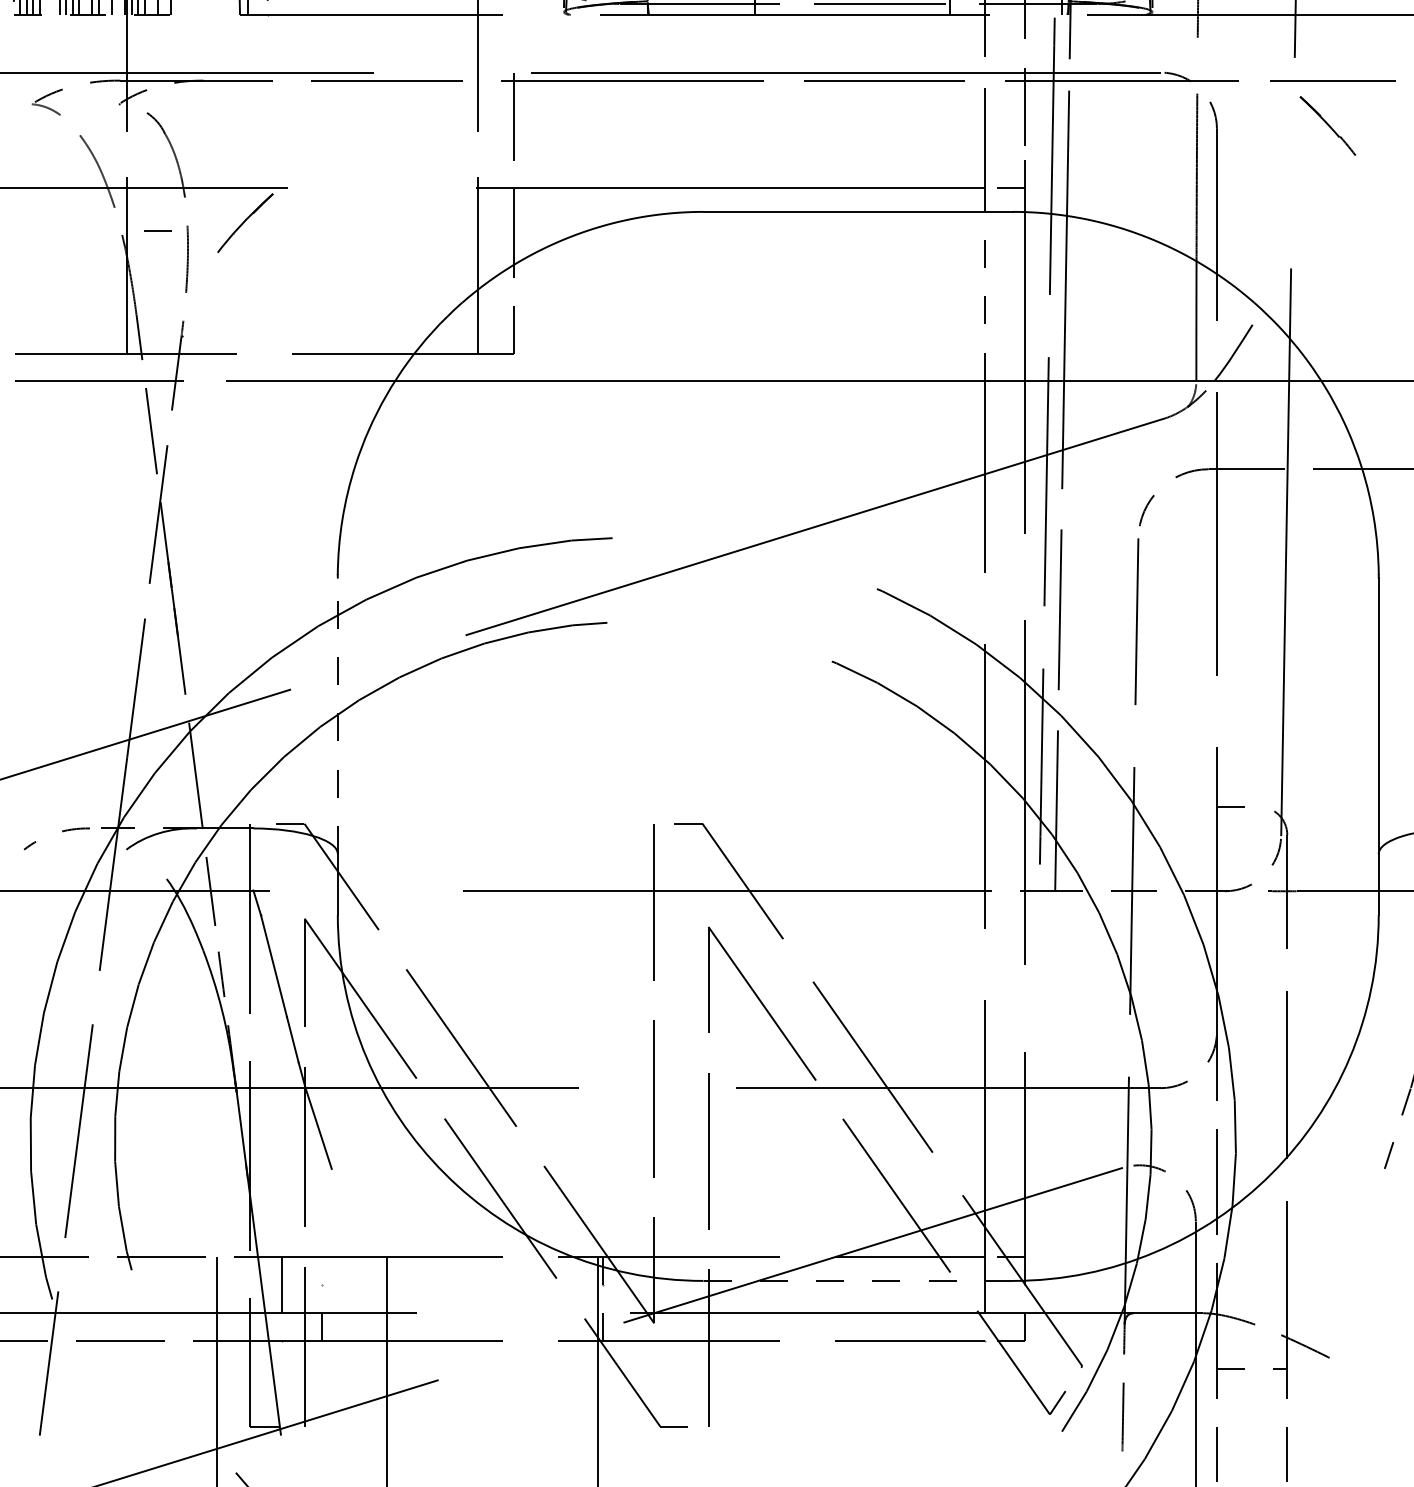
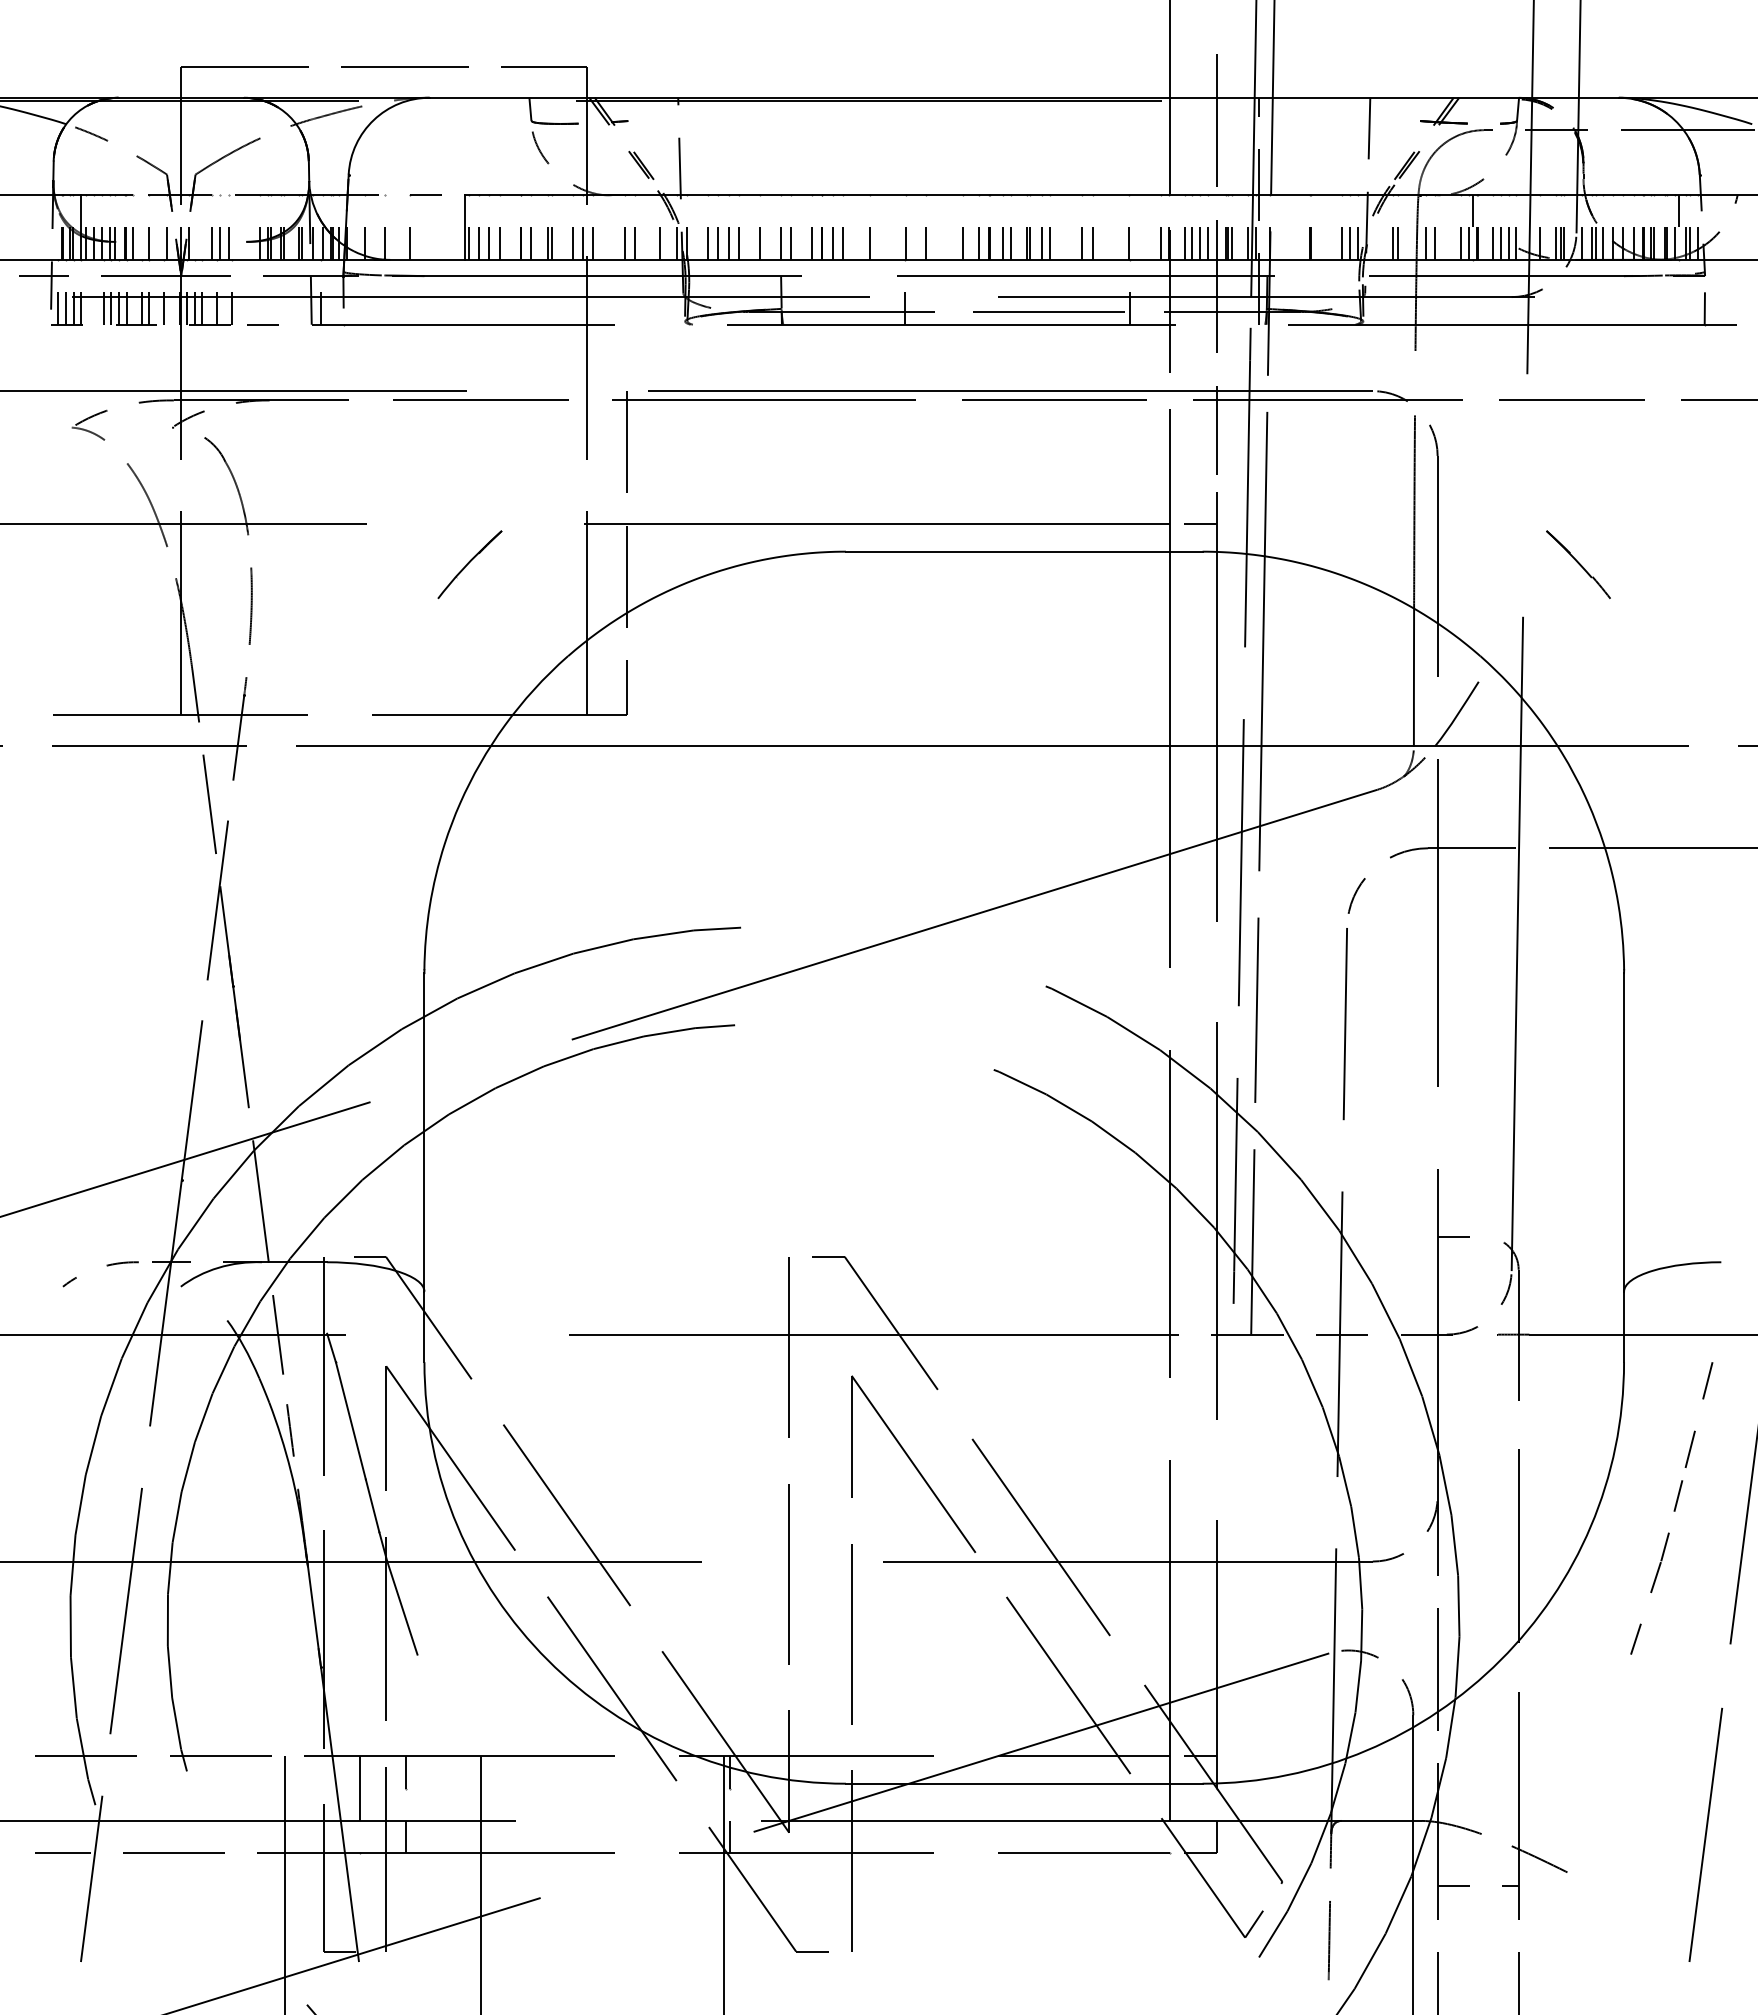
part: (1327, 125) -> (1578, 564), moved
part: (245, 223) -> (469, 564), moved
line: (157, 230) -> (262, 324), moved
line: (985, 295) -> (1170, 648), dashed -> solid
line: (337, 715) -> (424, 1131), dashed -> solid
line: (322, 1271) -> (406, 1772), added
line: (858, 1280) -> (1024, 1783), dashed -> solid

